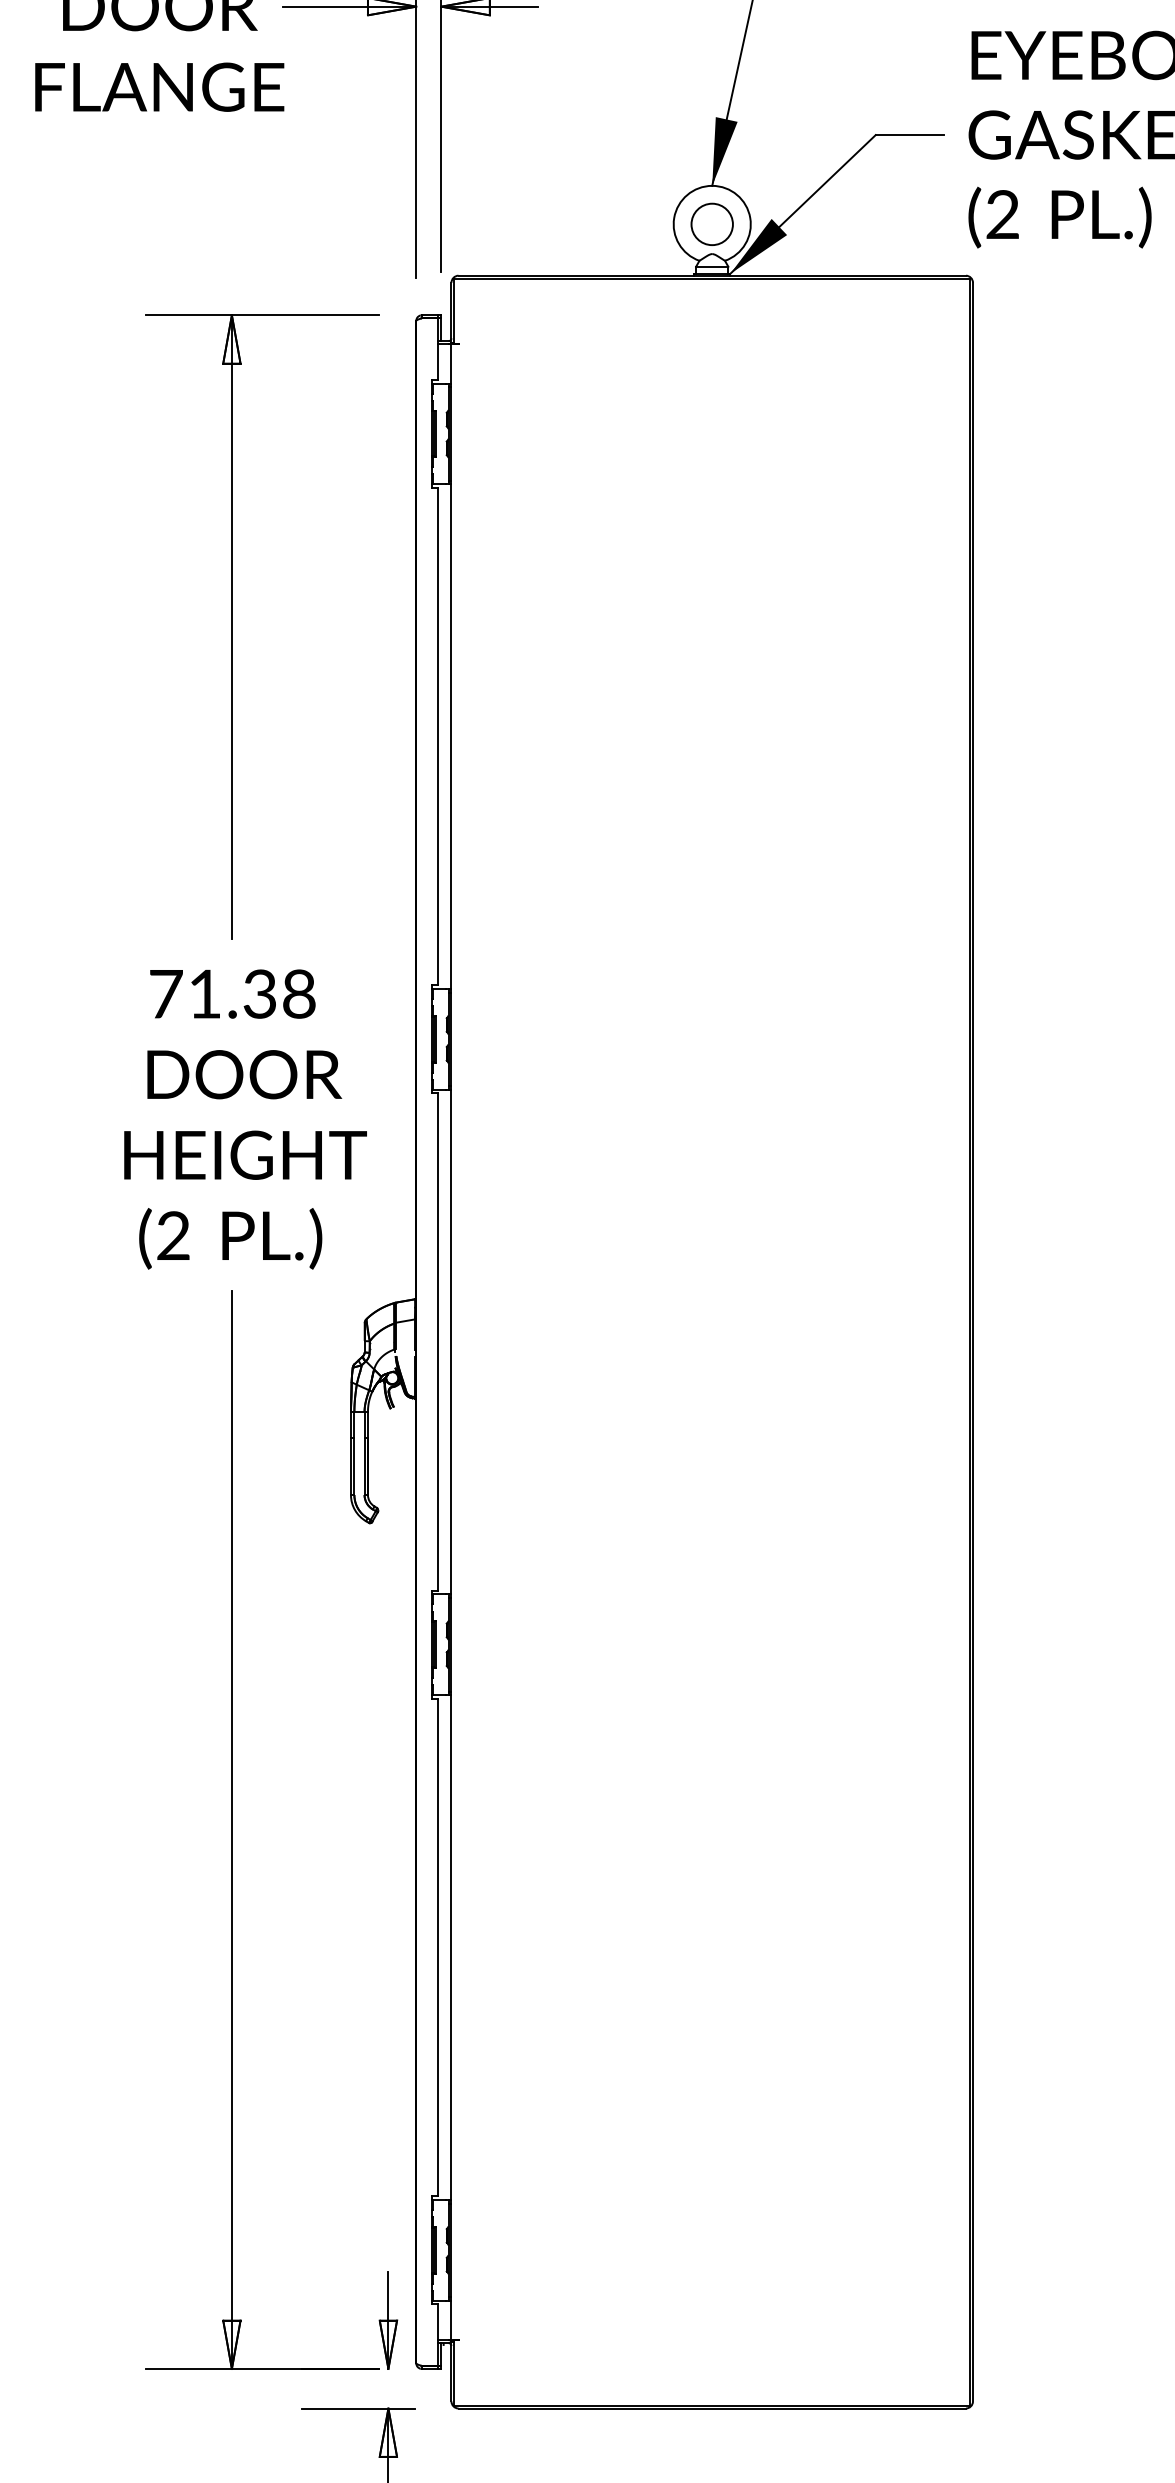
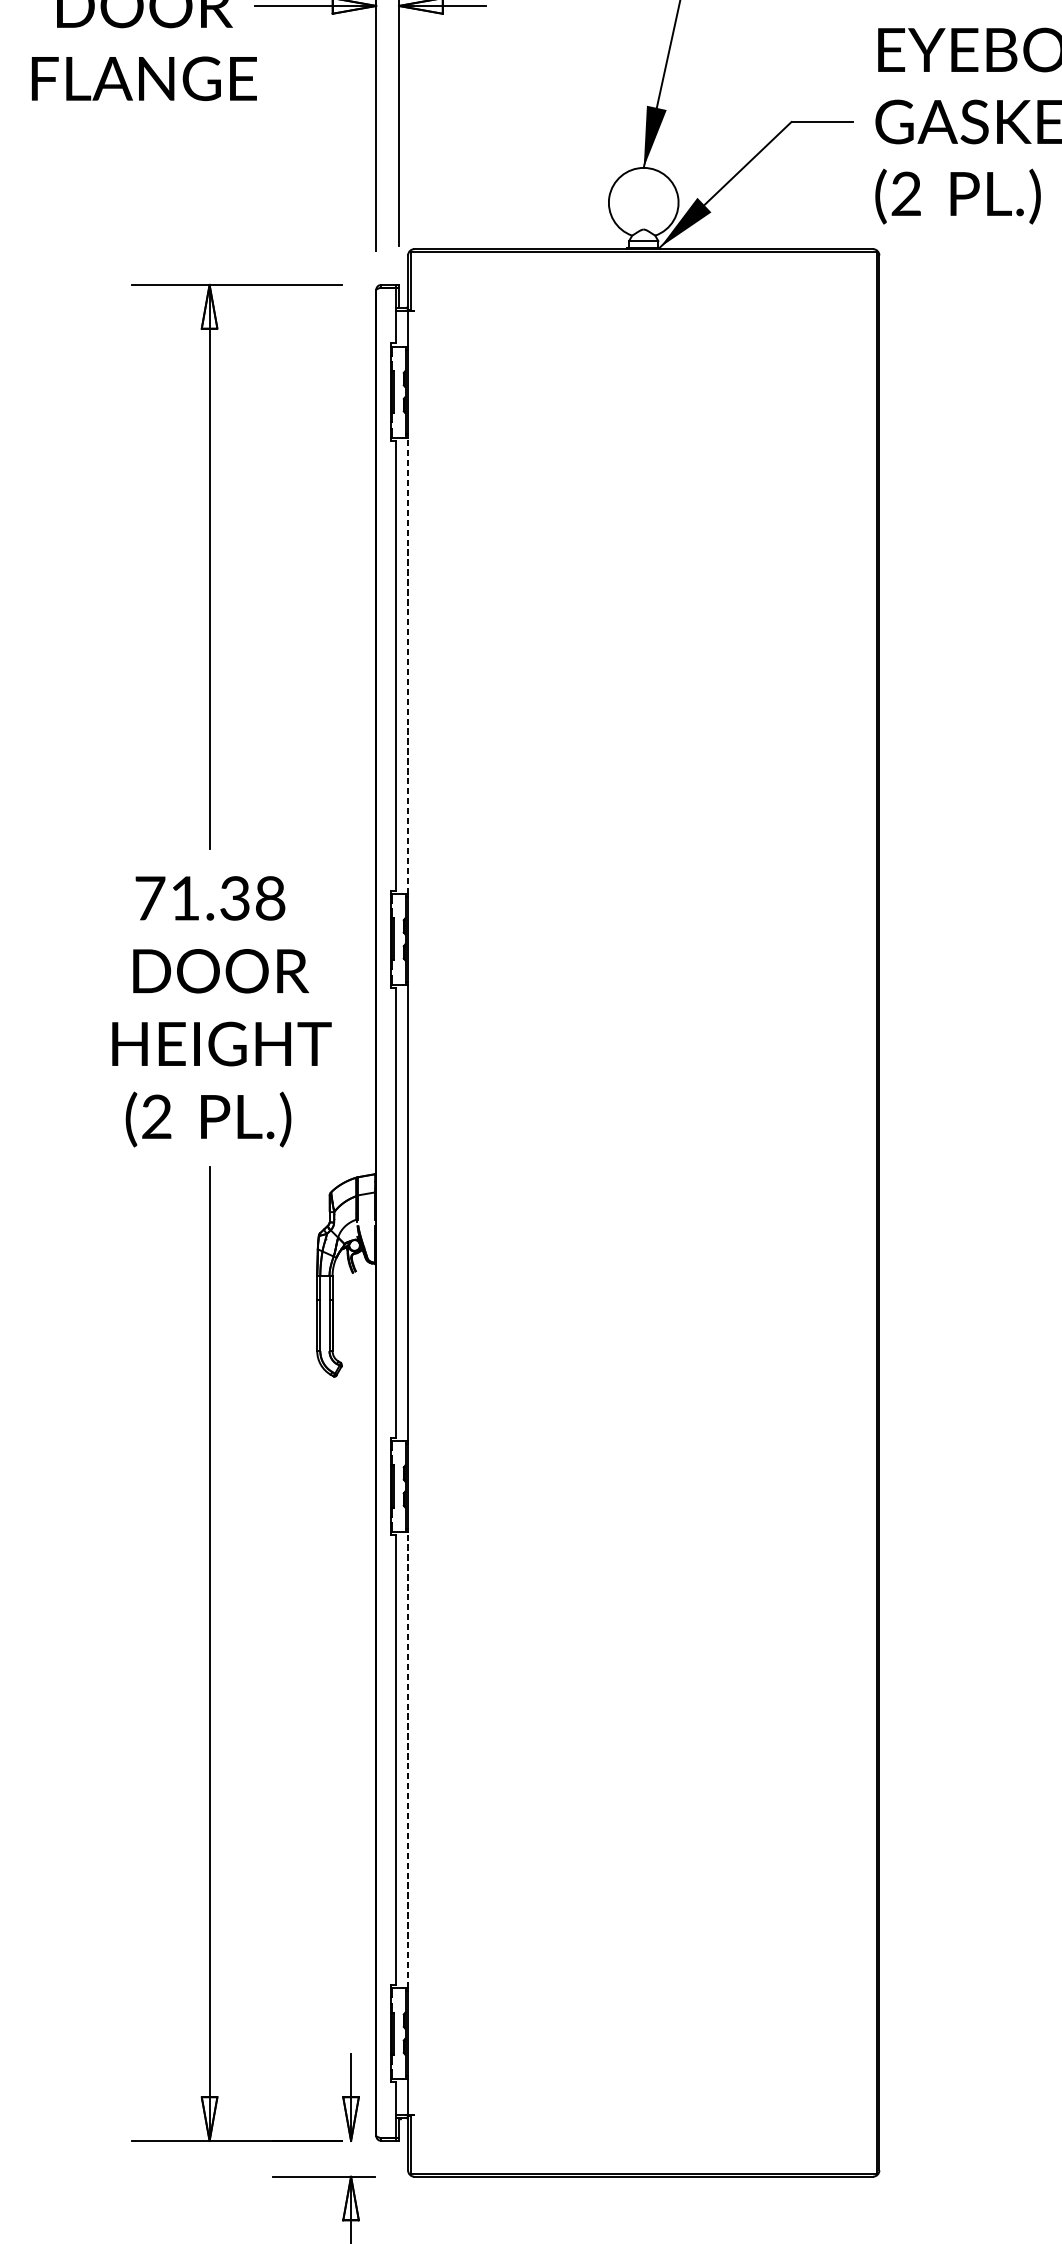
circle: (711, 223) -> (643, 201), removed
line: (451, 736) -> (408, 665), solid -> dashed
line: (451, 1947) -> (408, 1760), solid -> dashed

